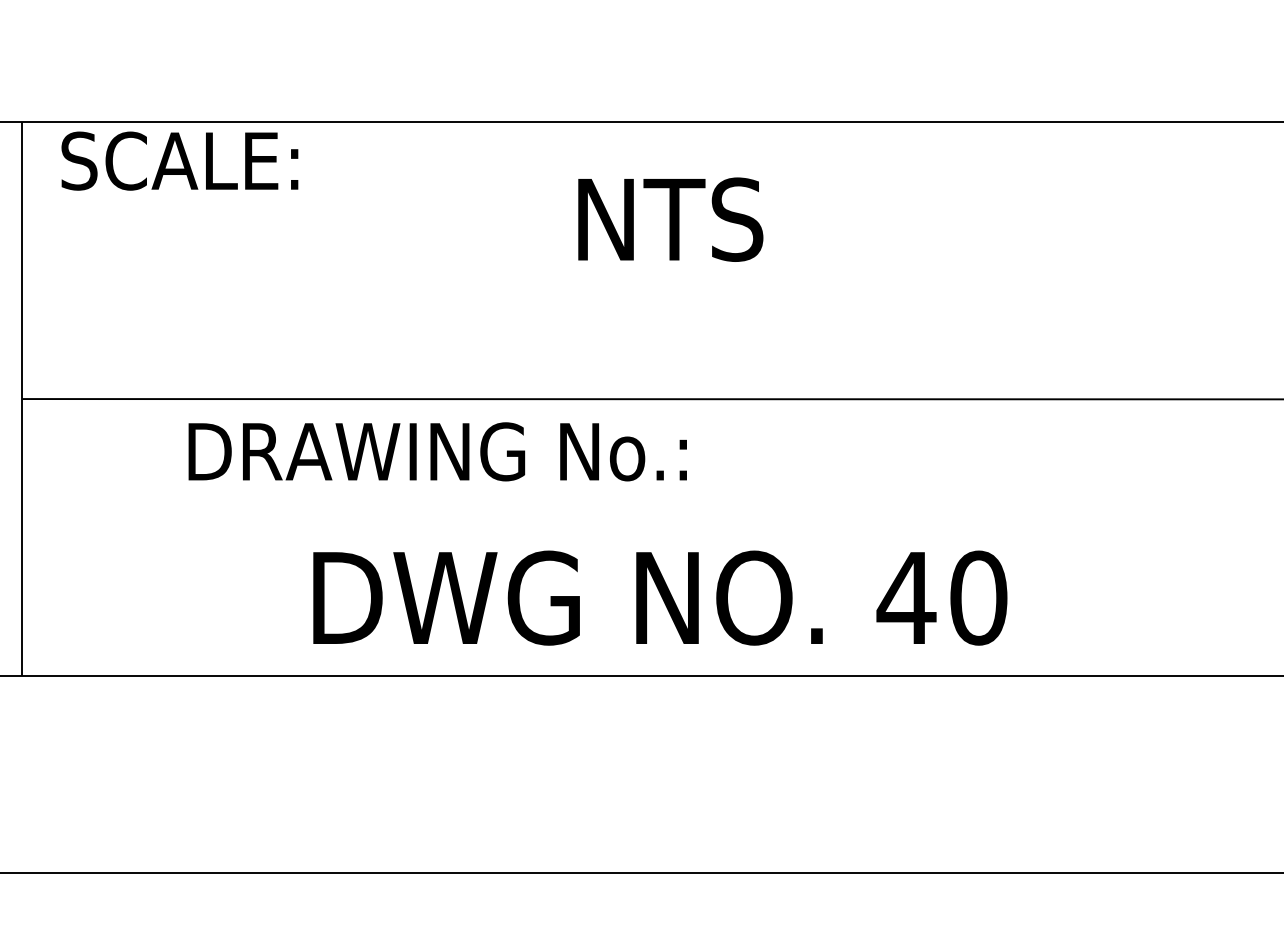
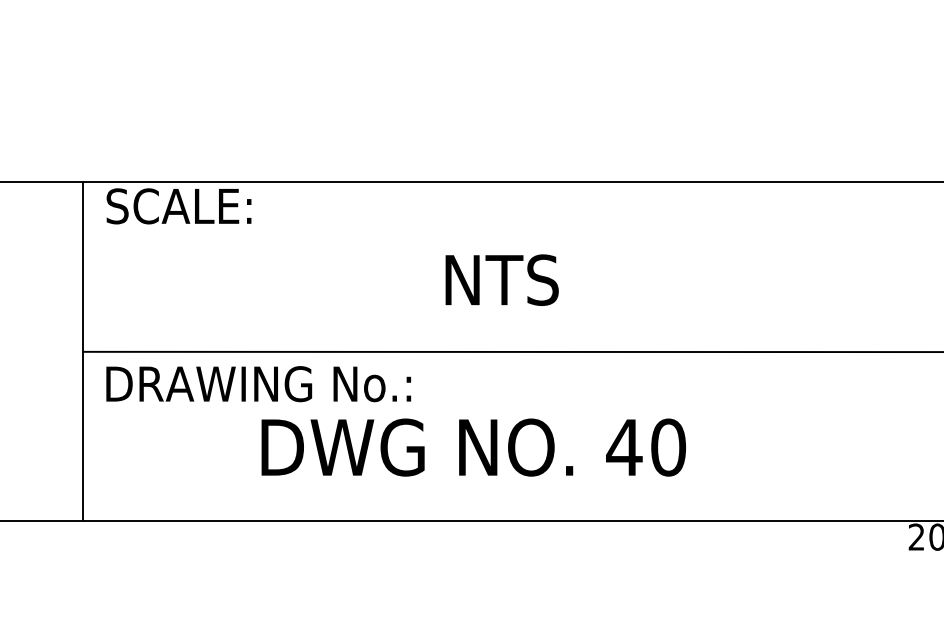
text: (669, 218) -> (501, 279), moved
text: (437, 452) -> (258, 384), moved
text: (659, 597) -> (473, 447), moved

